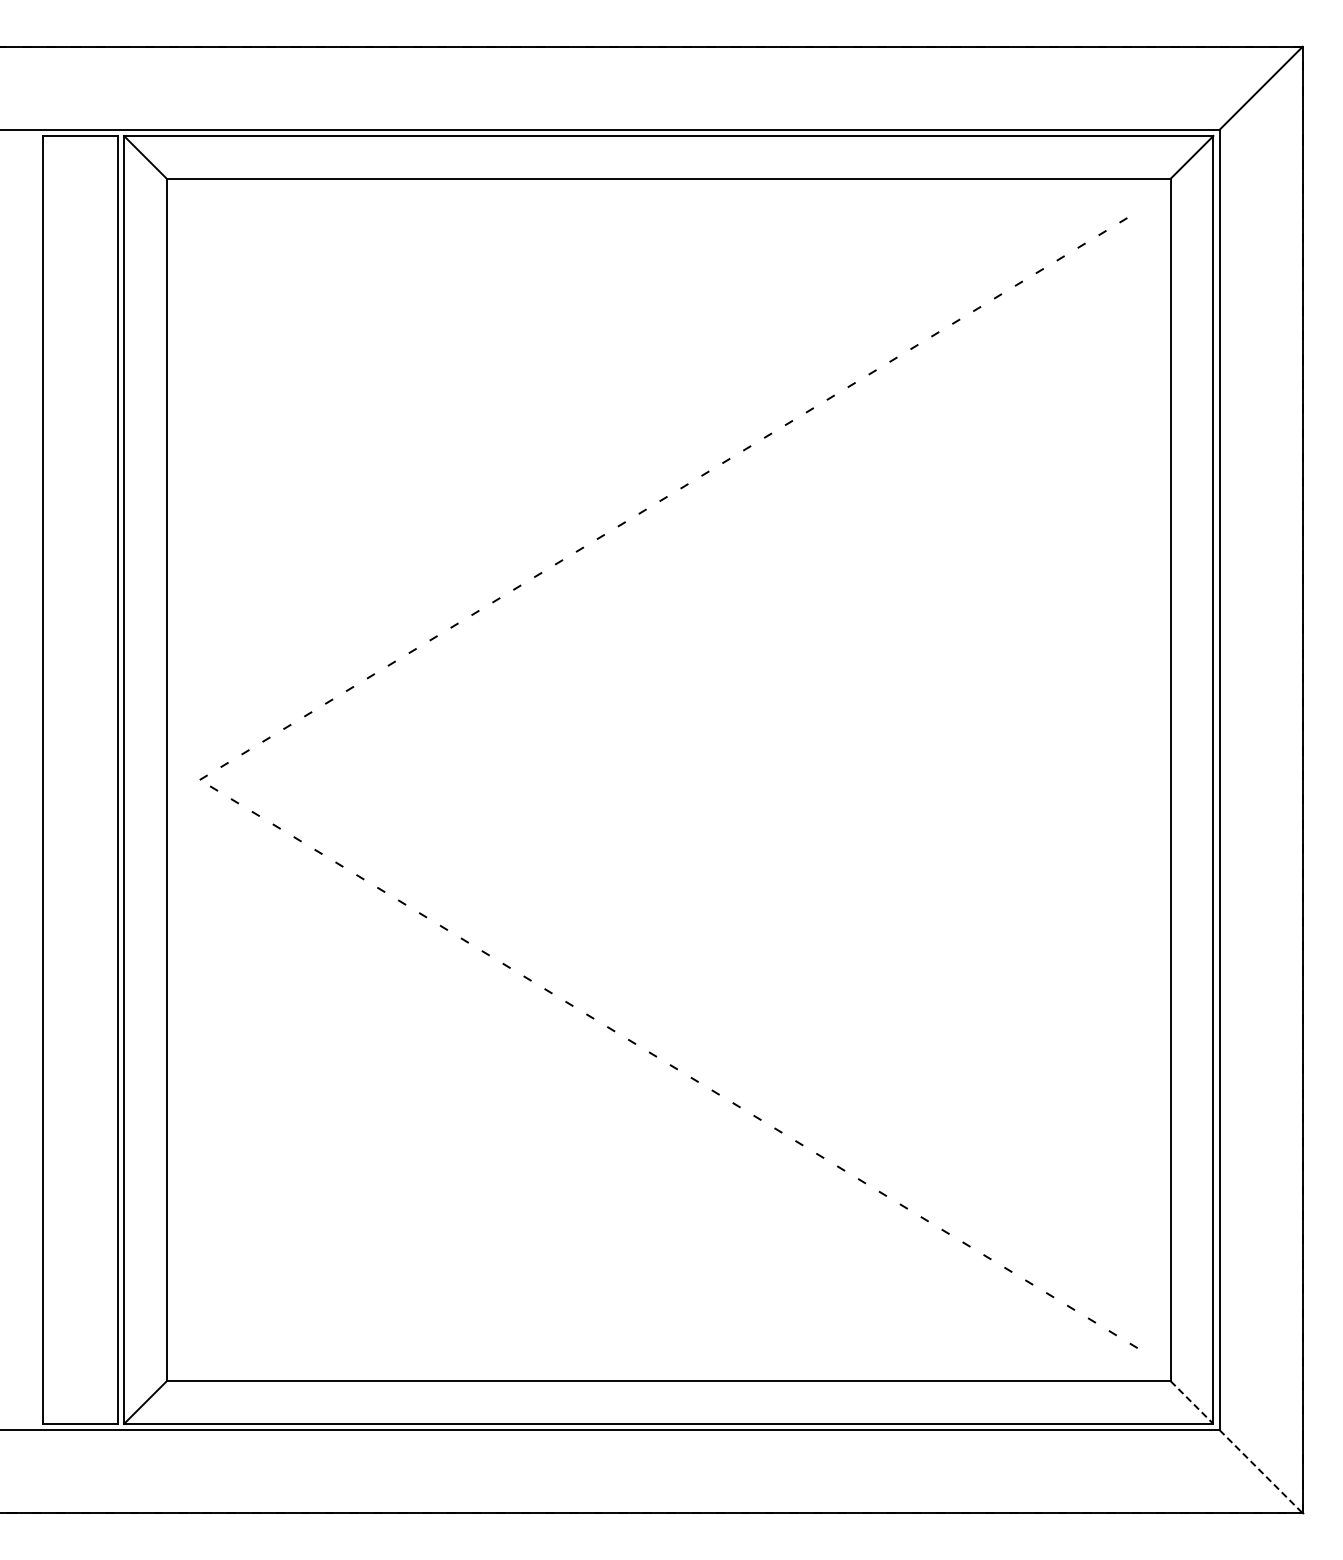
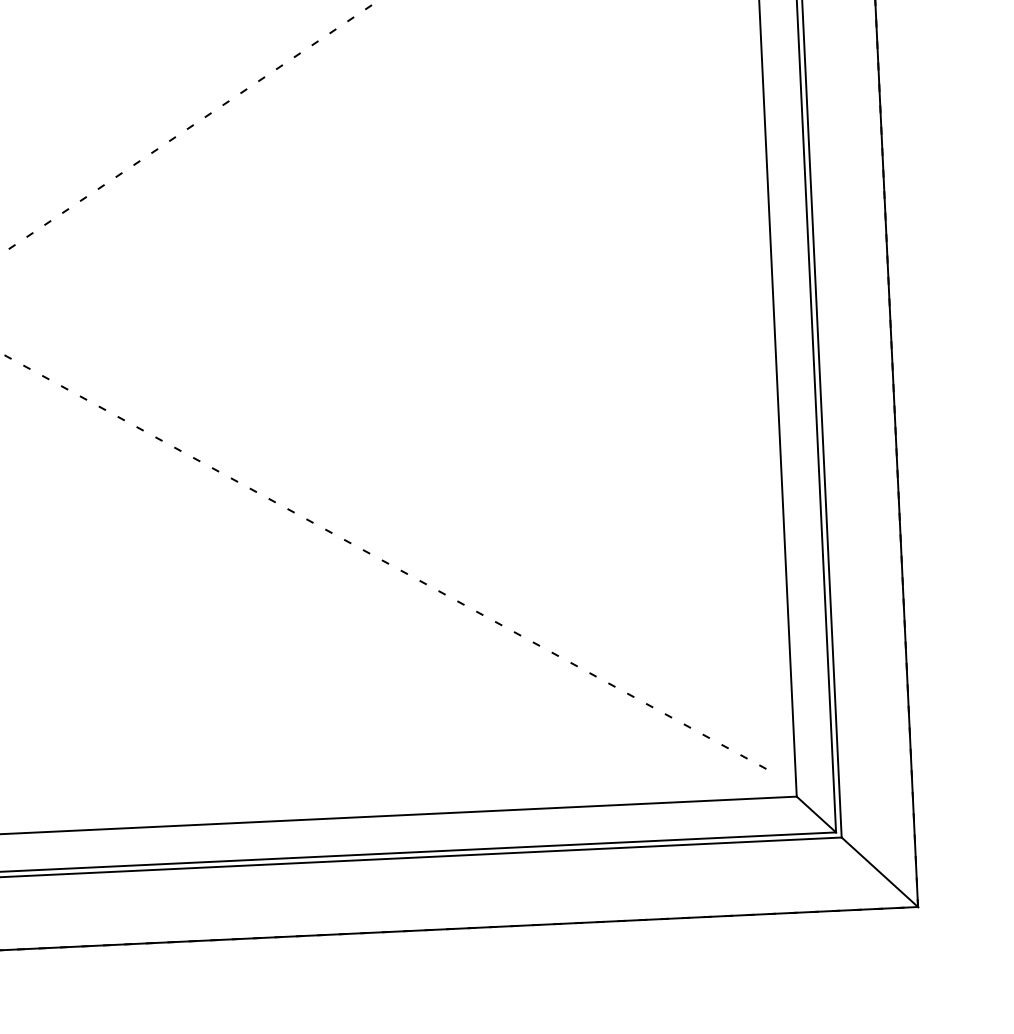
line: (1192, 1402) -> (816, 814), dashed -> solid
line: (1261, 1471) -> (880, 872), dashed -> solid

